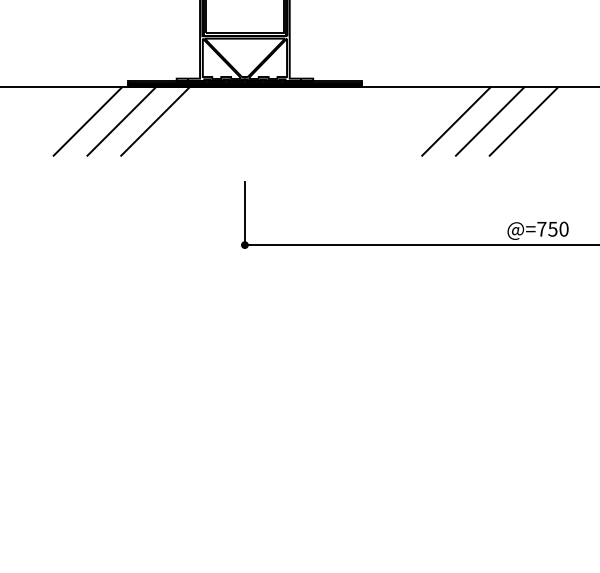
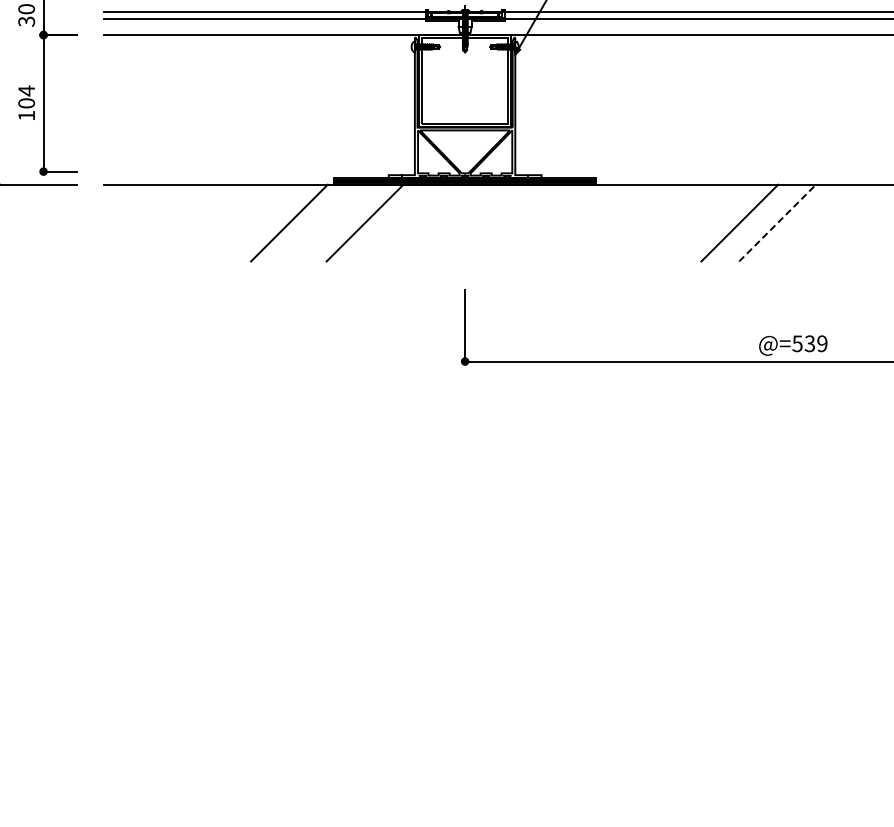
line: (121, 120) -> (326, 222), removed
line: (456, 120) -> (701, 222), removed
line: (523, 120) -> (777, 222), solid -> dashed
text: (552, 228) -> (809, 343), @=750 -> @=539

